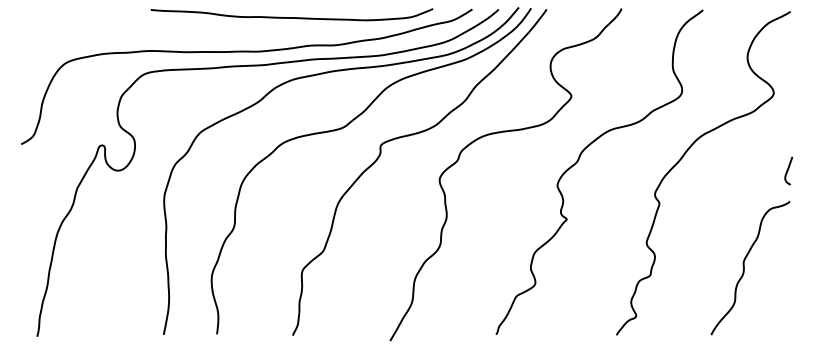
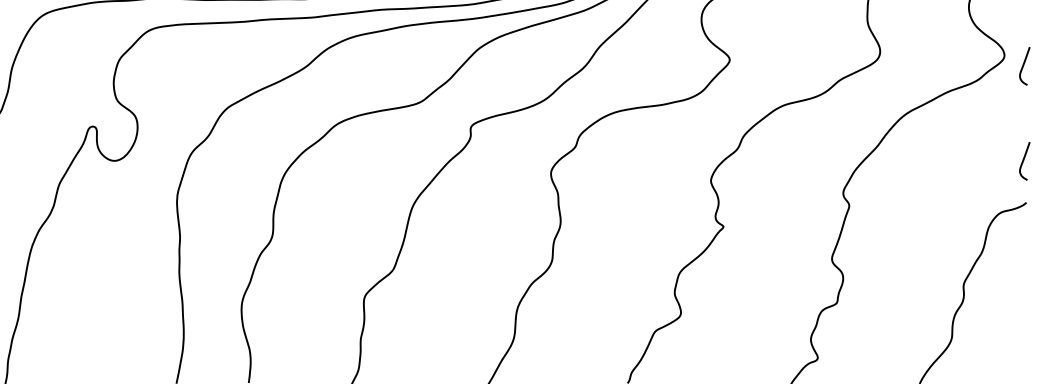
curve: (788, 100) -> (1024, 65), added

